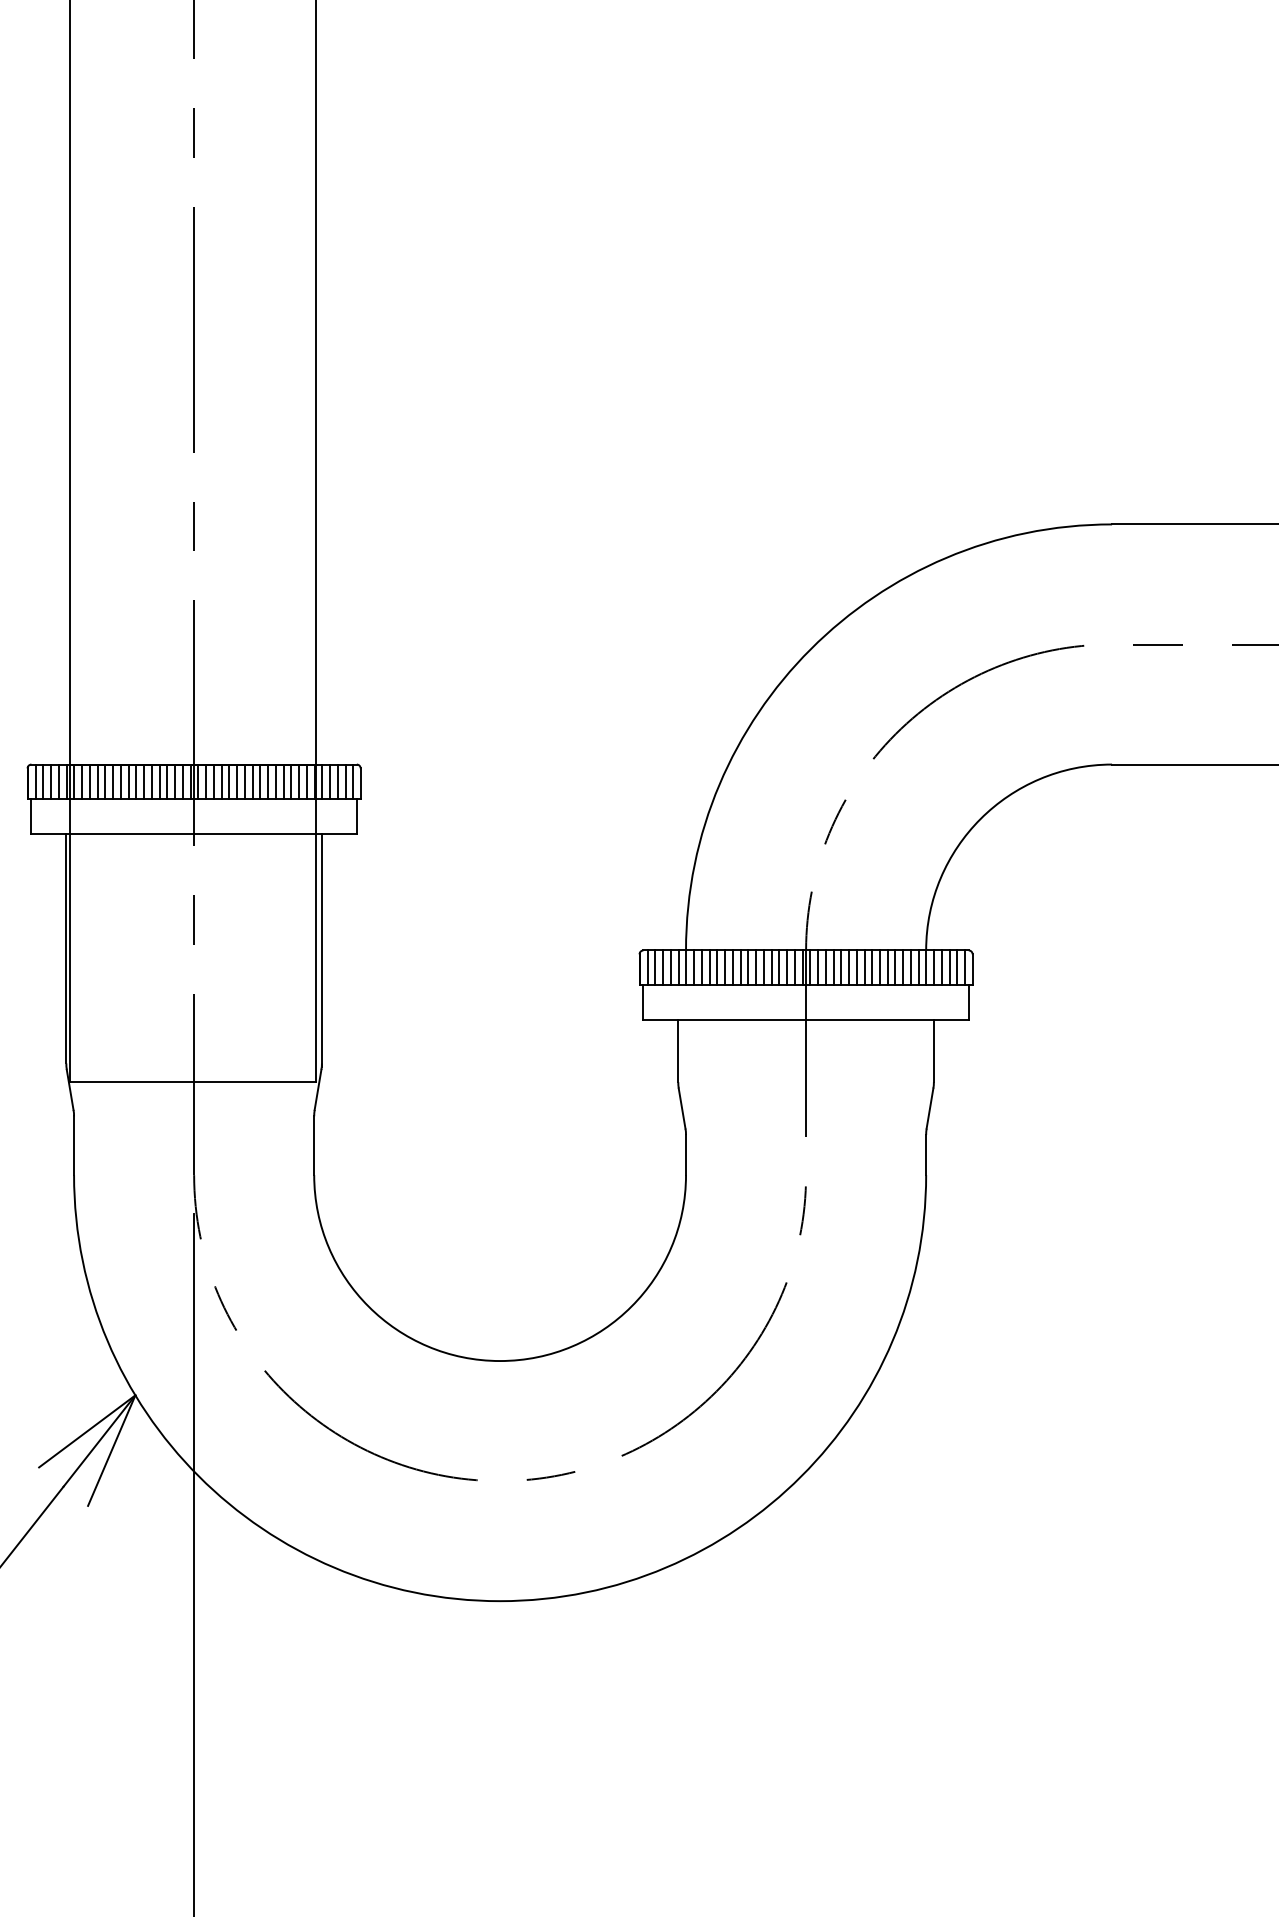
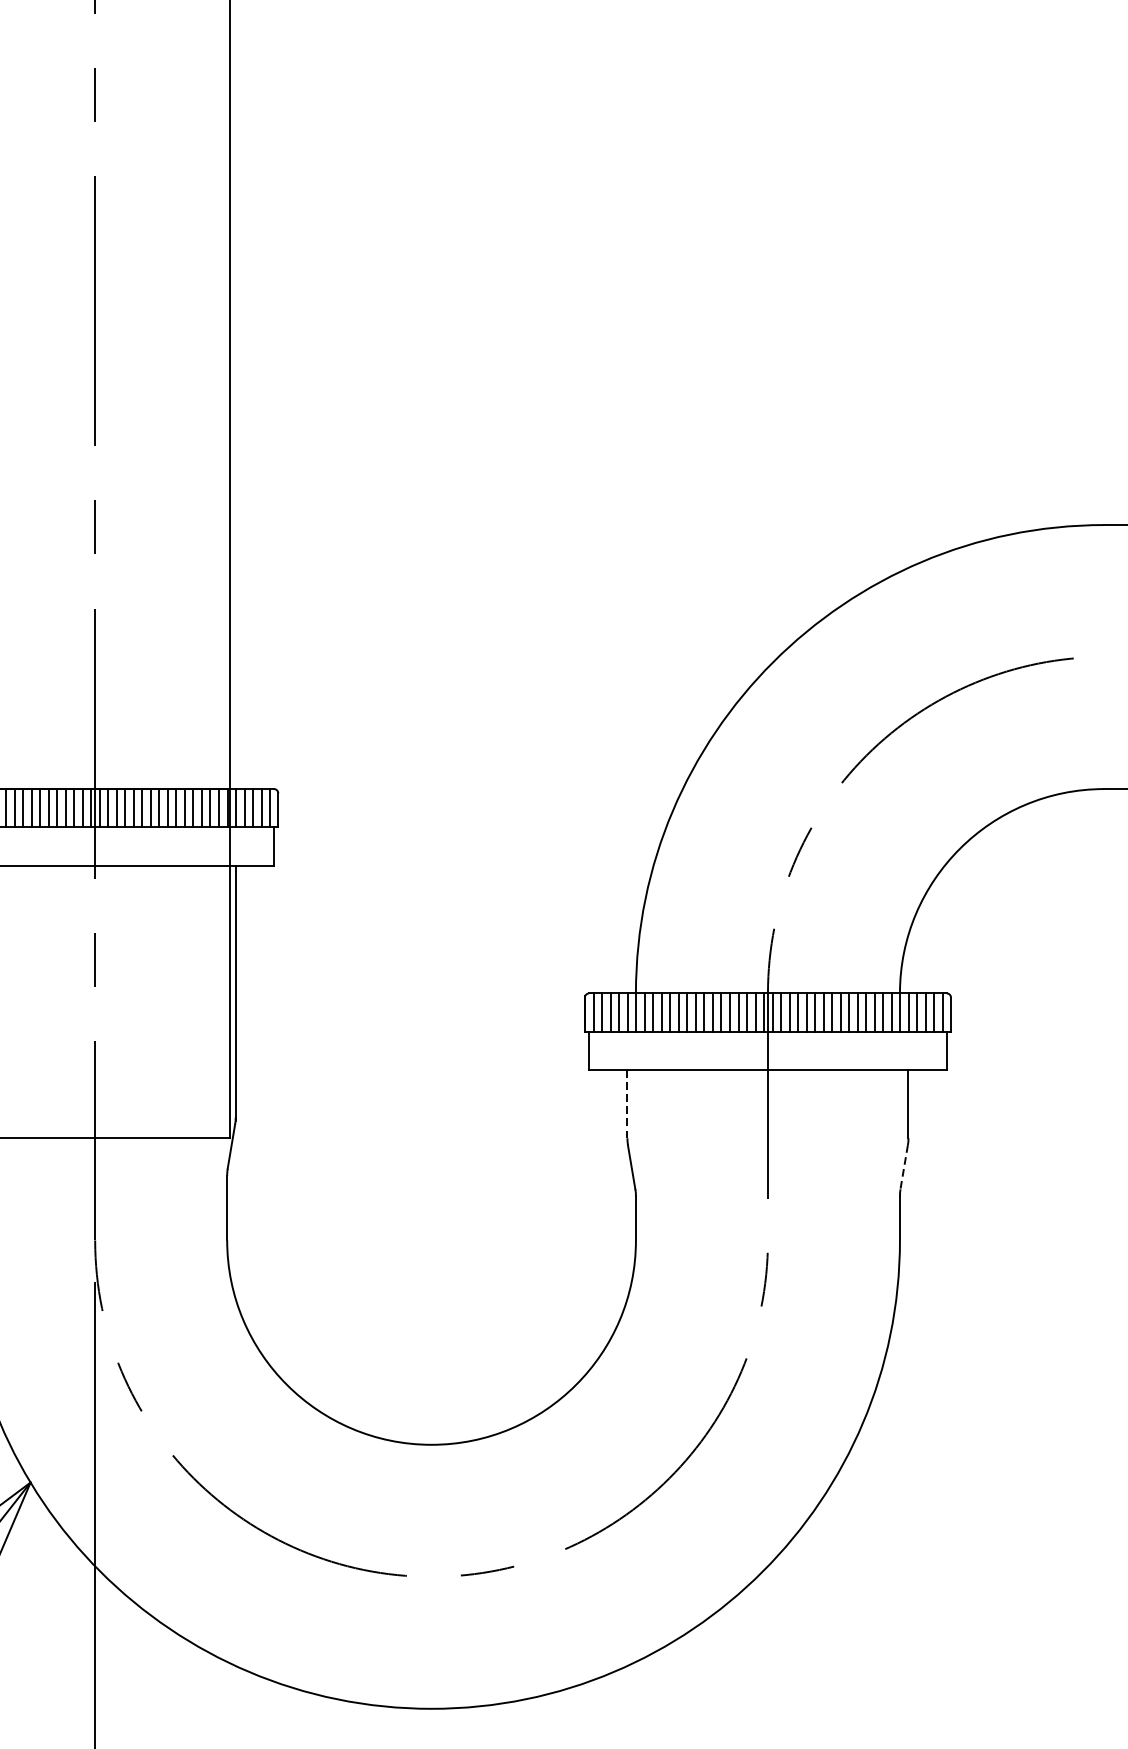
line: (678, 1051) -> (627, 1104), solid -> dashed
line: (929, 1109) -> (903, 1168), solid -> dashed

